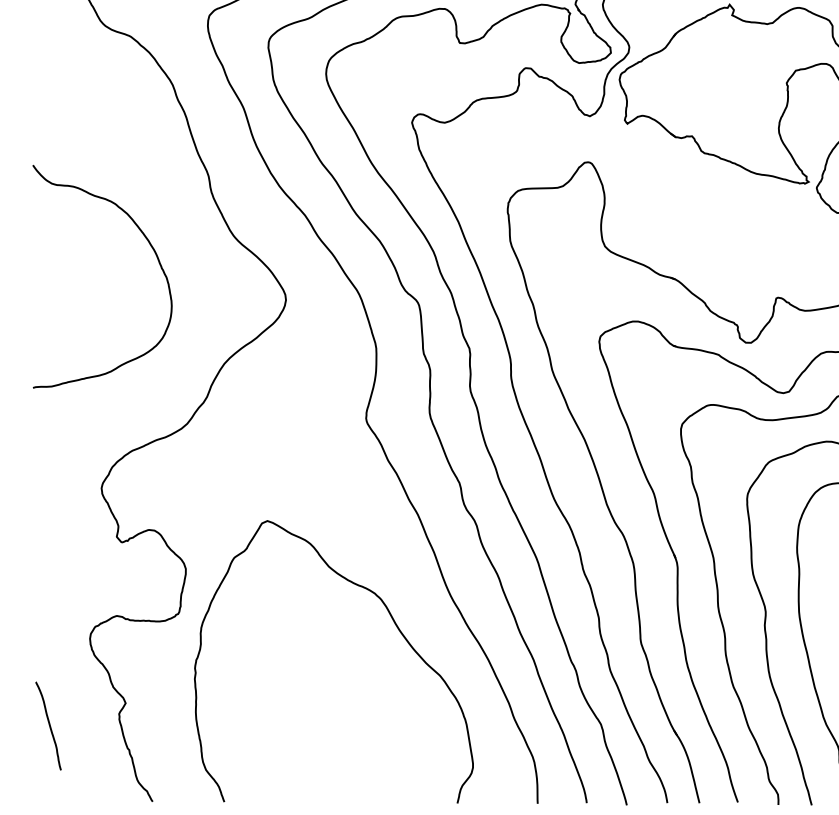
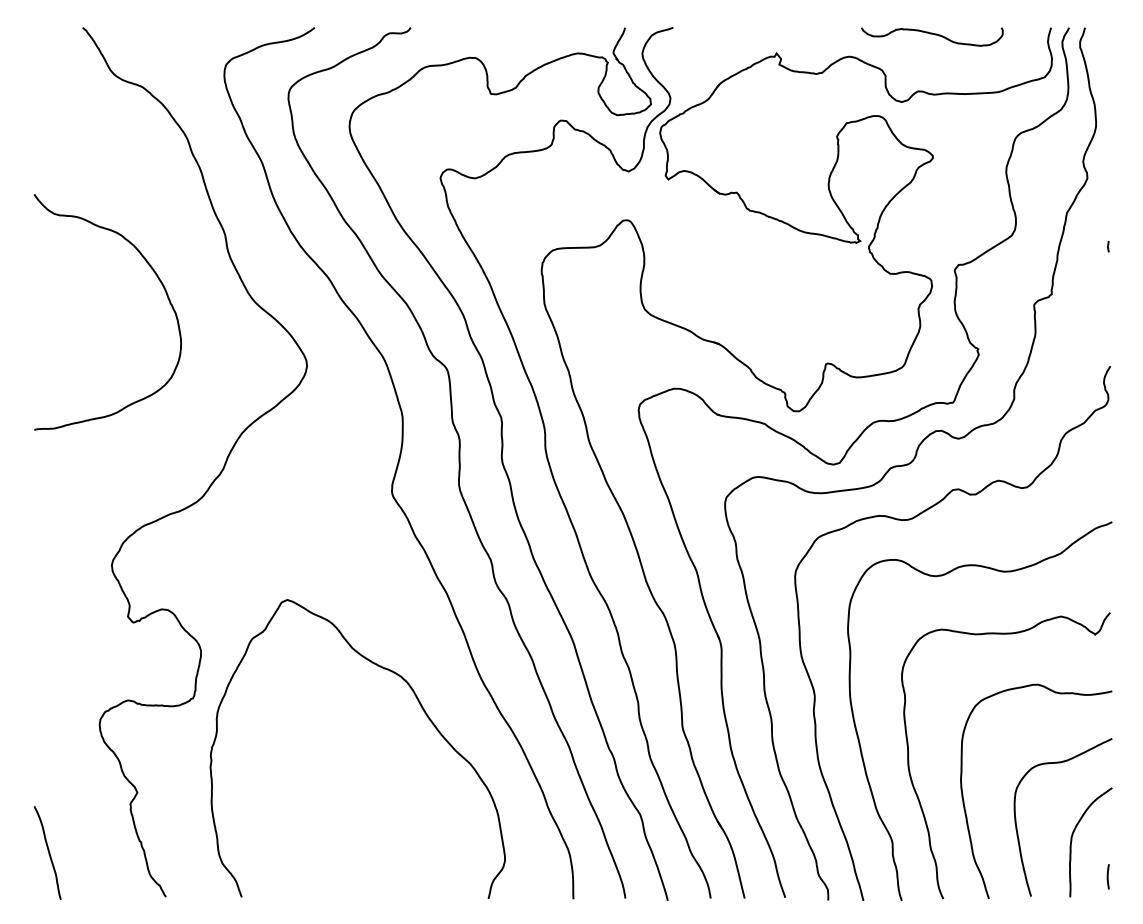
curve: (149, 244) -> (157, 278), moved
curve: (49, 725) -> (48, 852), moved

